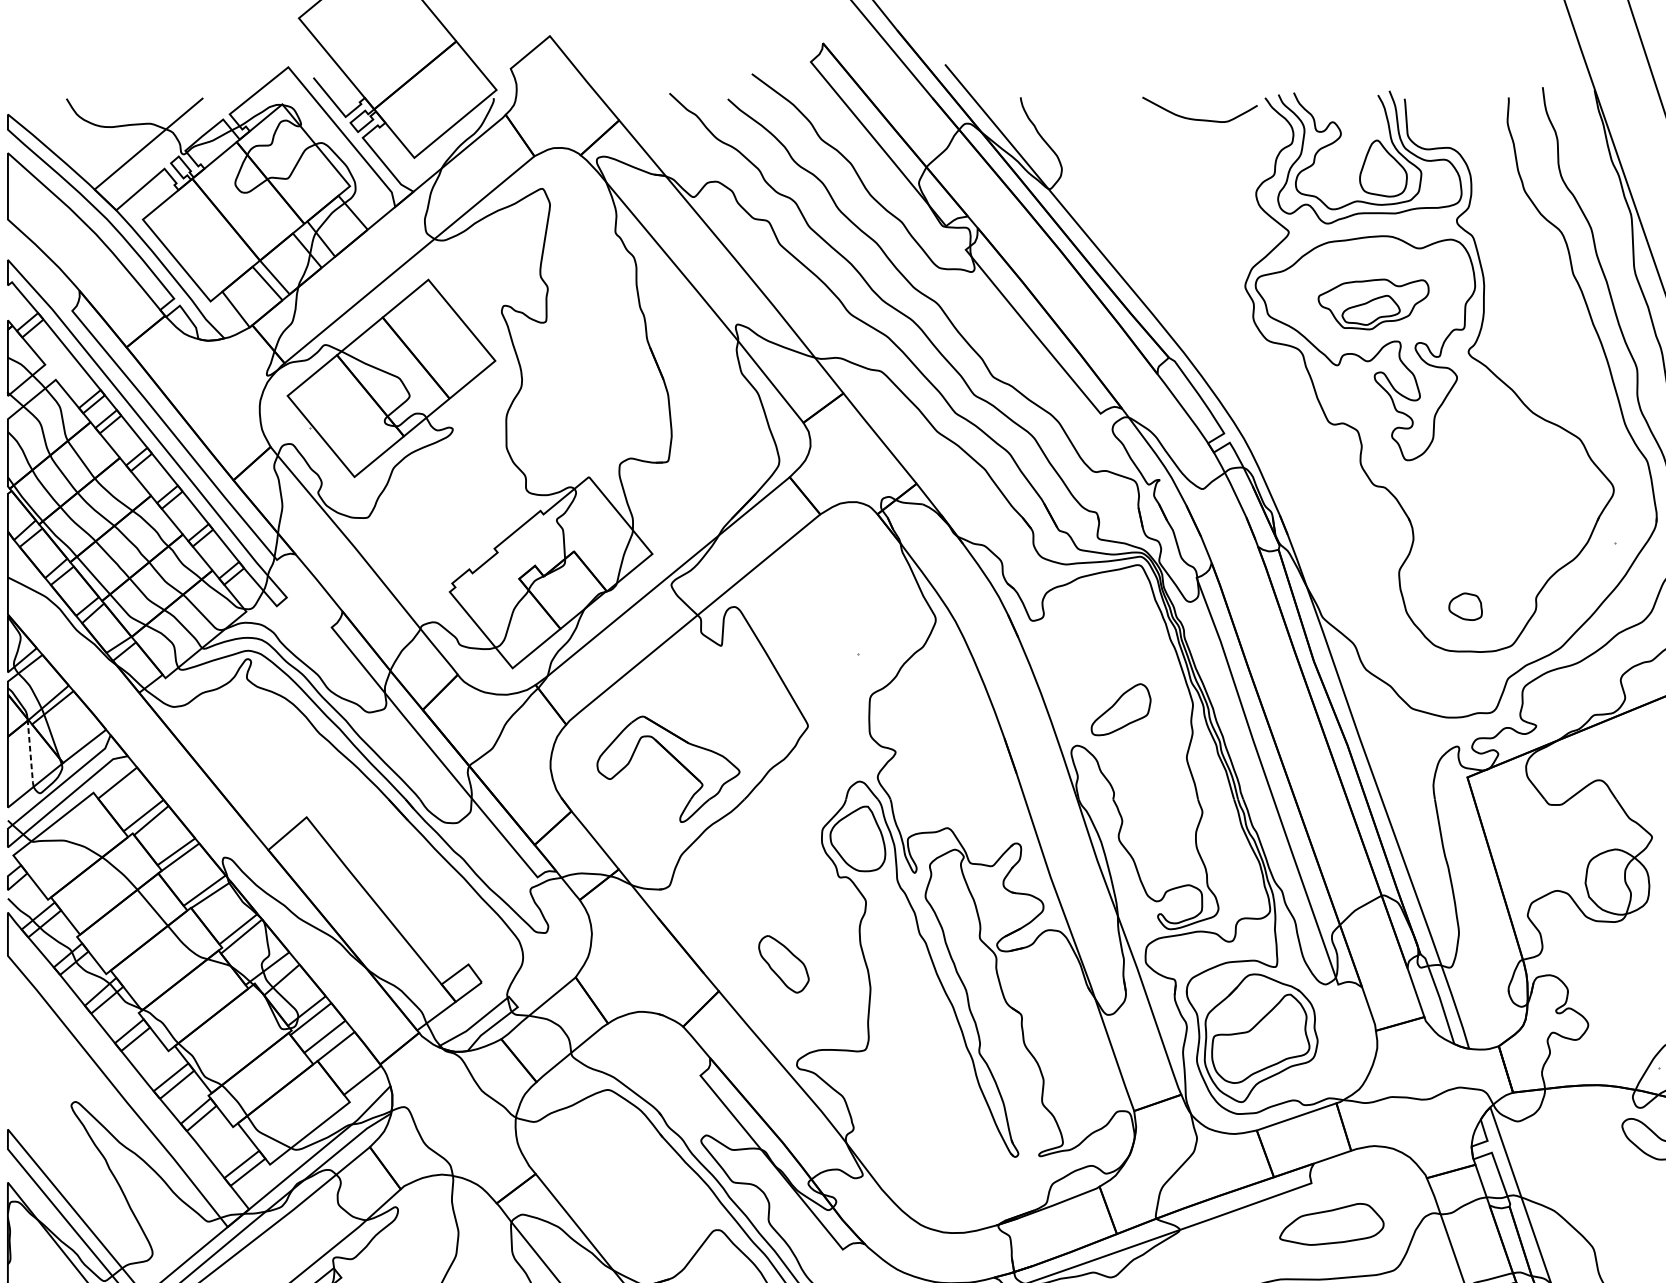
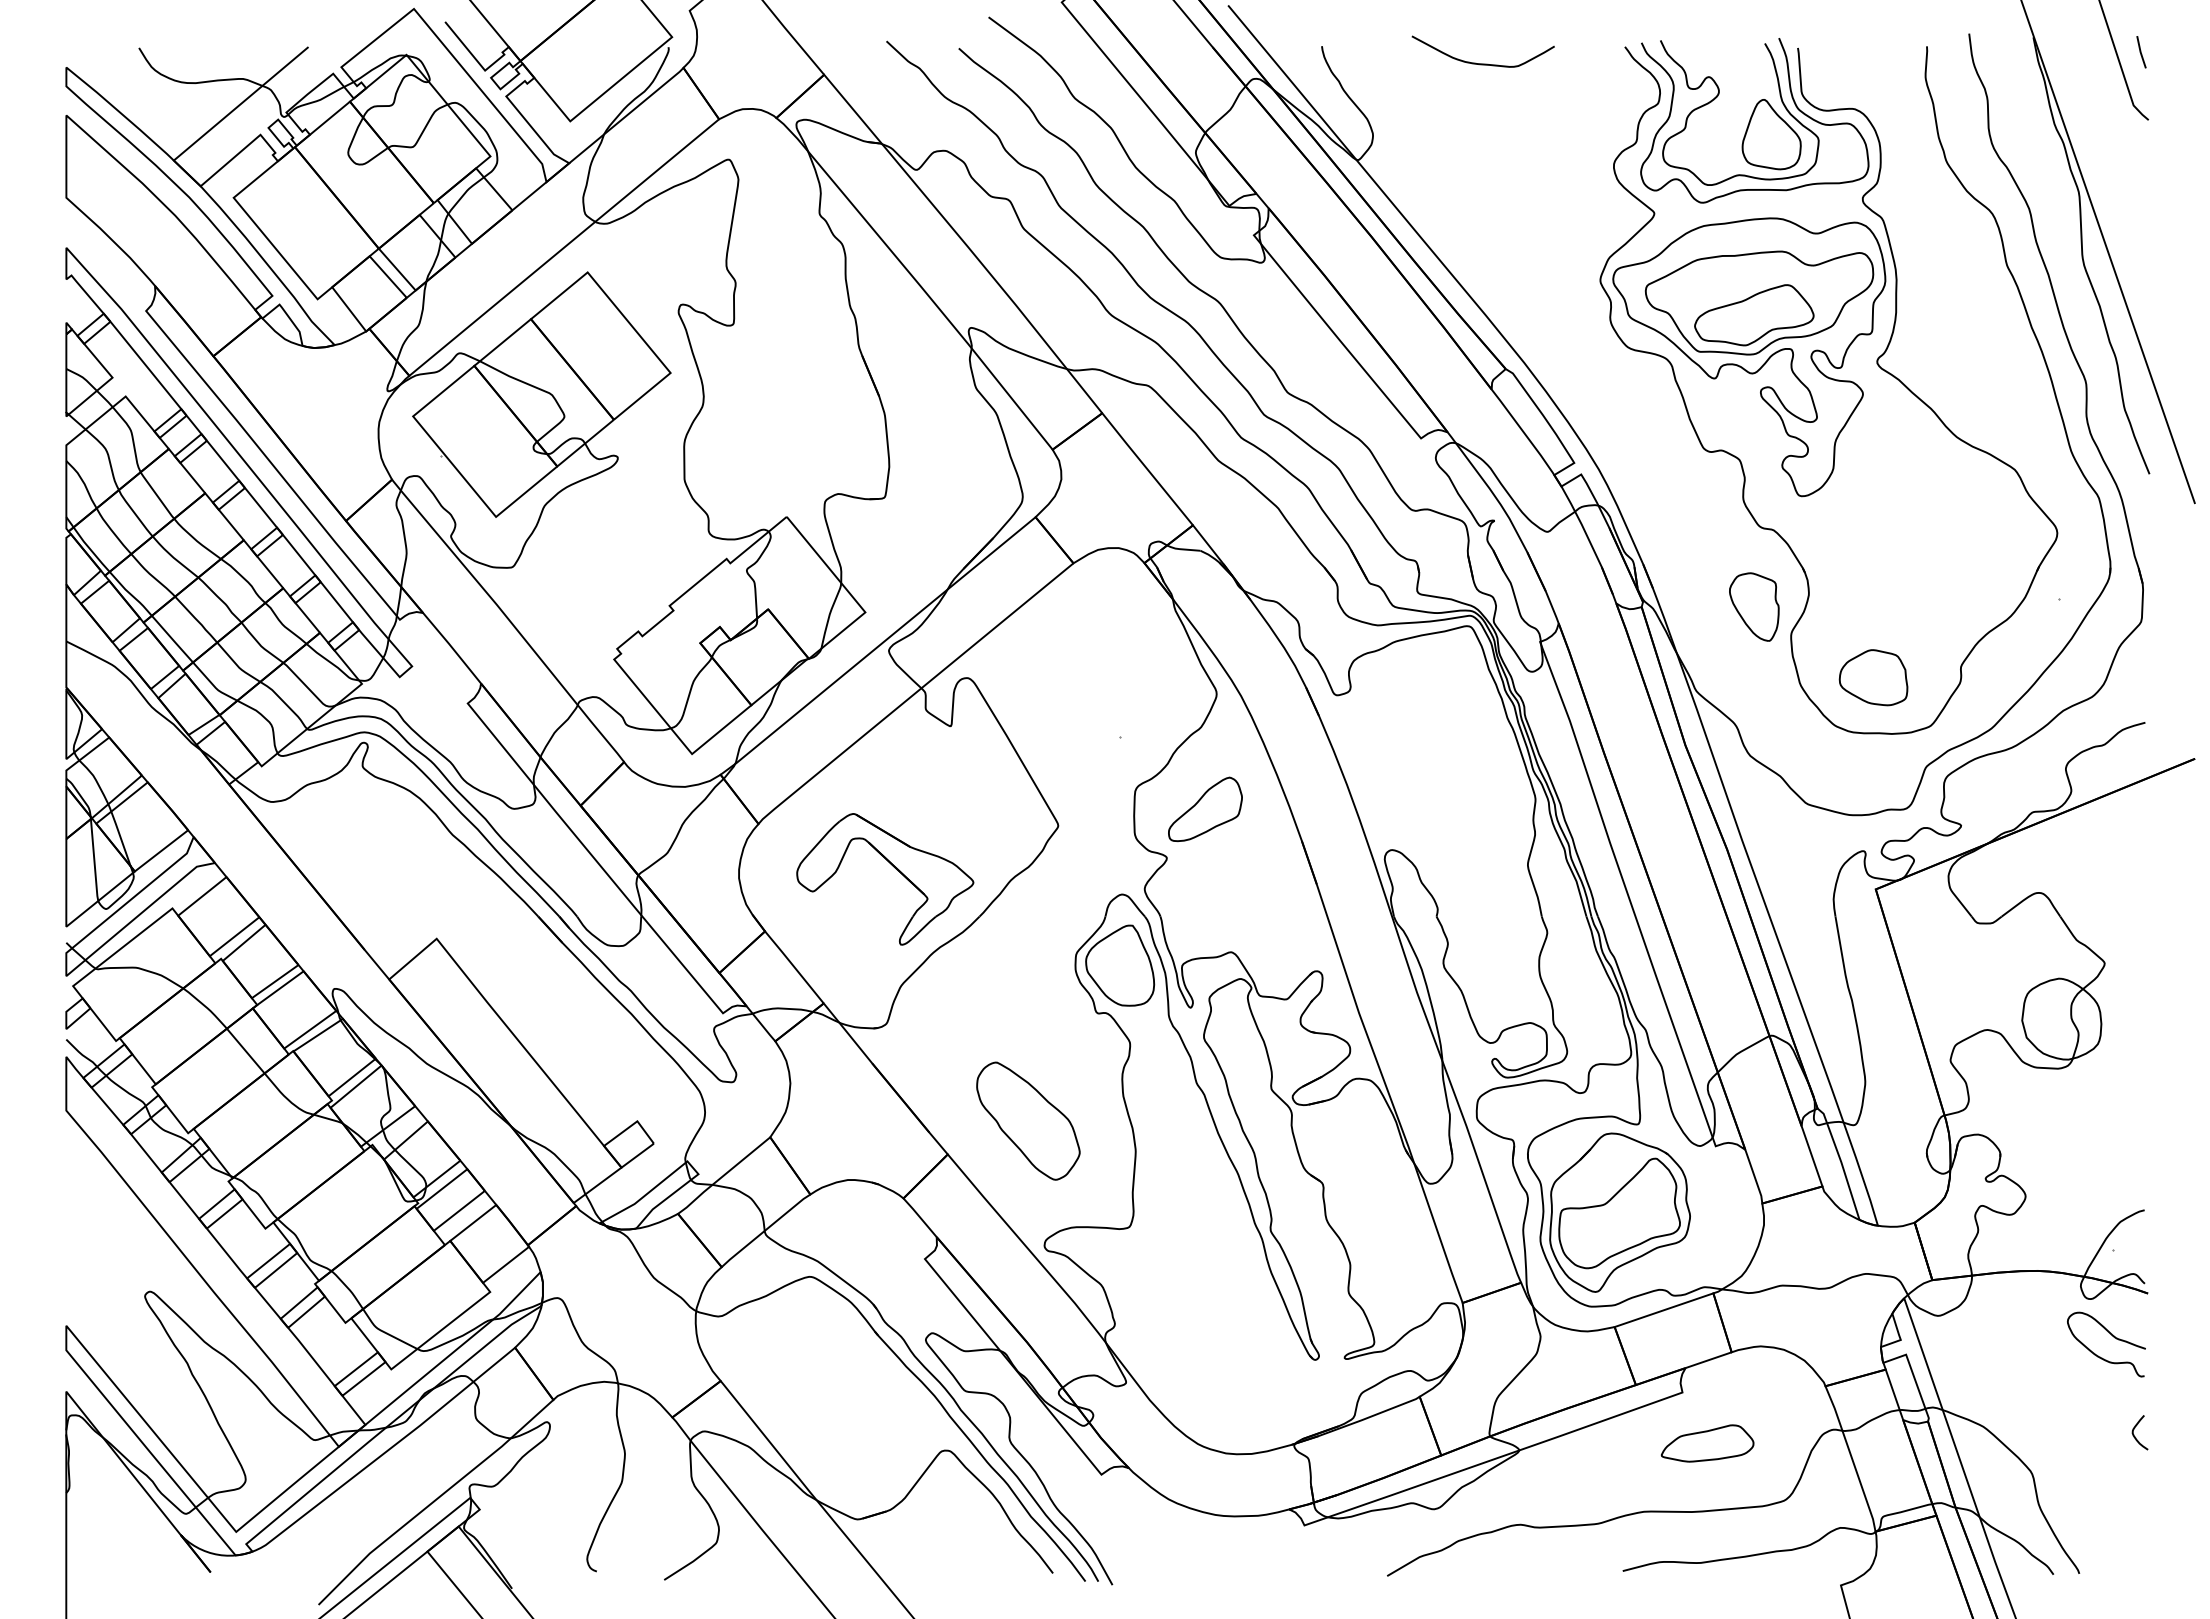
curve: (1199, 119) -> (1482, 63), moved
part: (1373, 304) -> (1759, 302), size x1.67
part: (1369, 549) -> (1754, 606), added
part: (1465, 606) -> (1873, 677), size x1.67
part: (1121, 709) -> (1205, 809), moved
line: (30, 753) -> (94, 859), dashed -> solid
part: (784, 963) -> (1028, 1120), size x1.67
part: (1331, 1224) -> (1707, 1443), size x0.71

